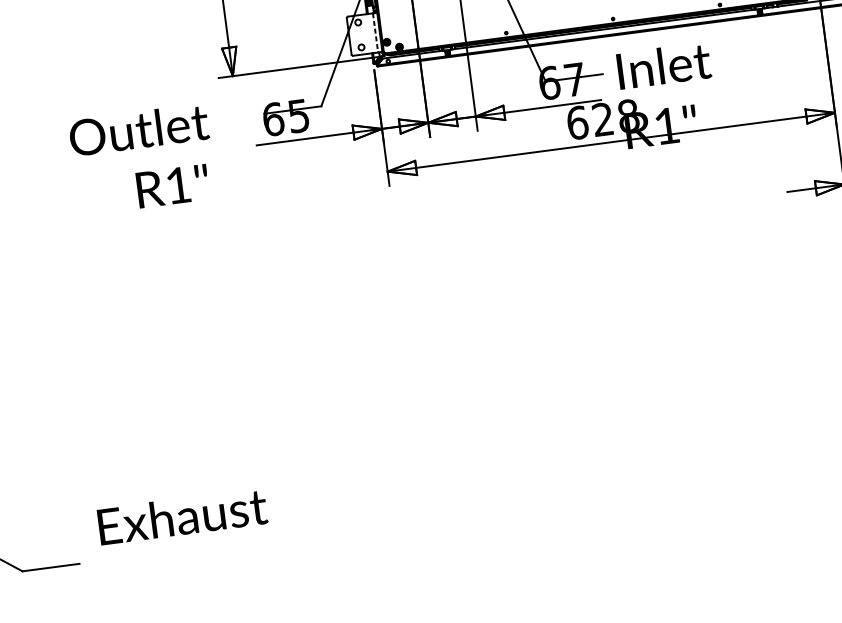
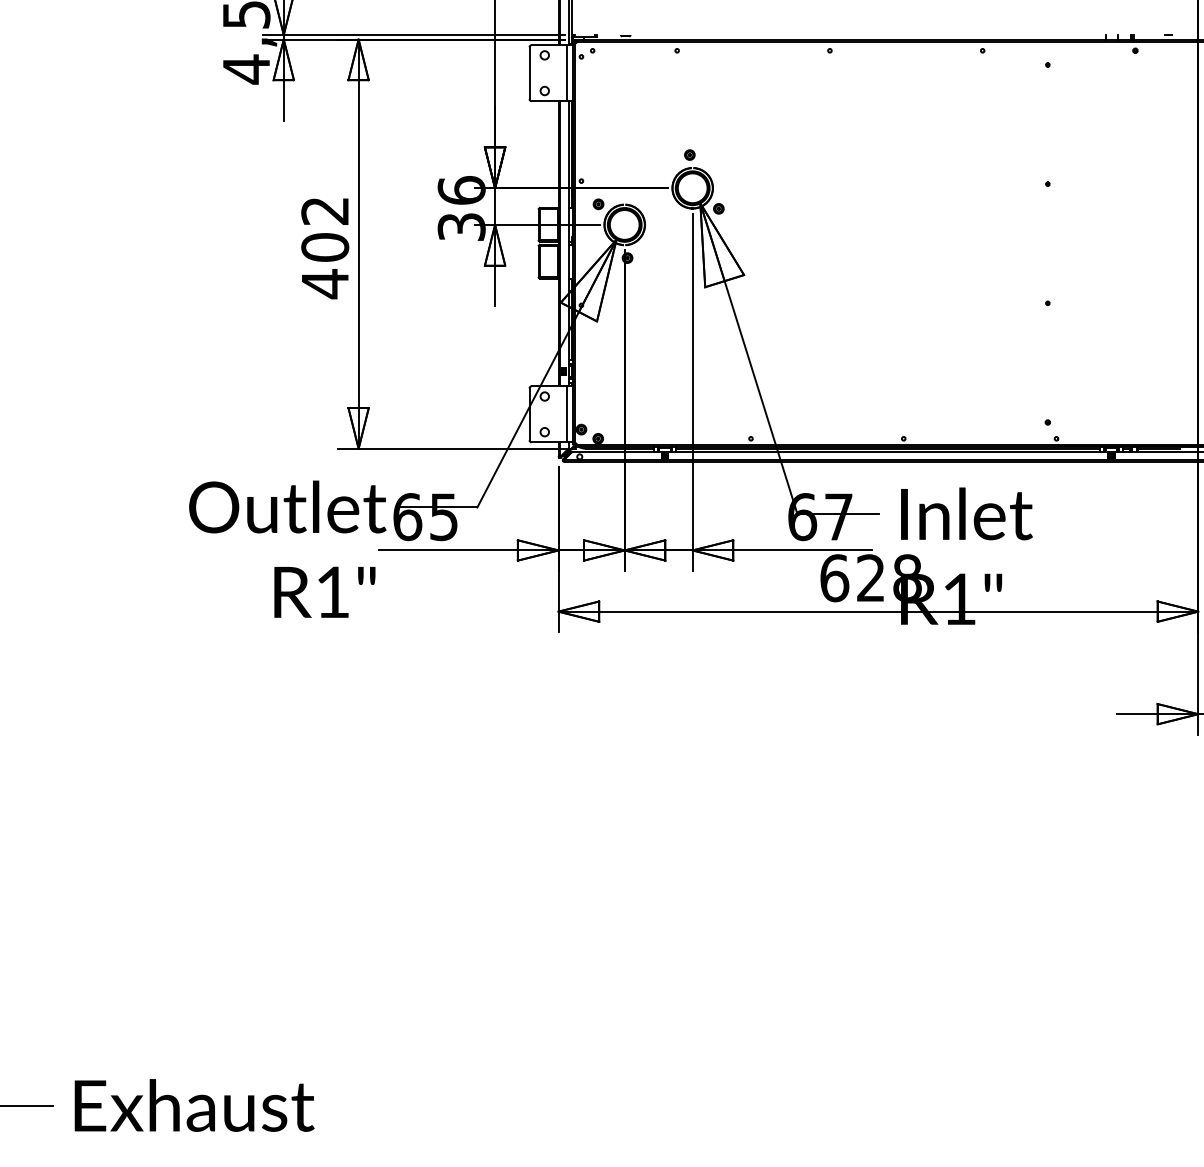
line: (375, 33) -> (567, 414), dashed -> solid
text: (142, 159) -> (287, 548), moved
text: (182, 516) -> (194, 1105), moved

